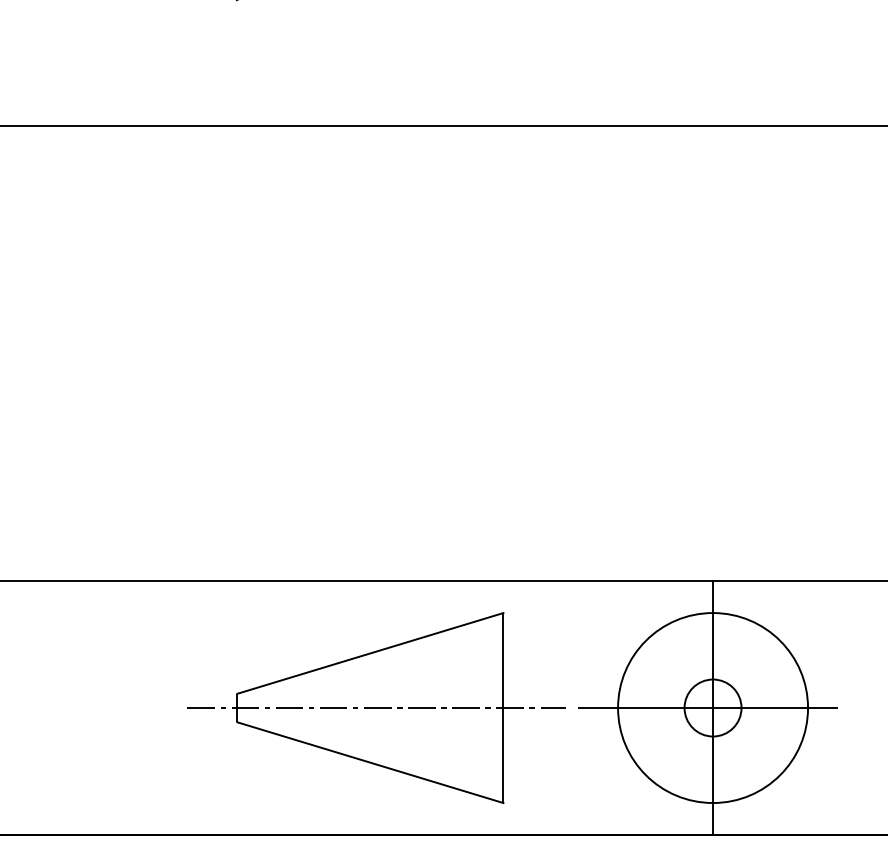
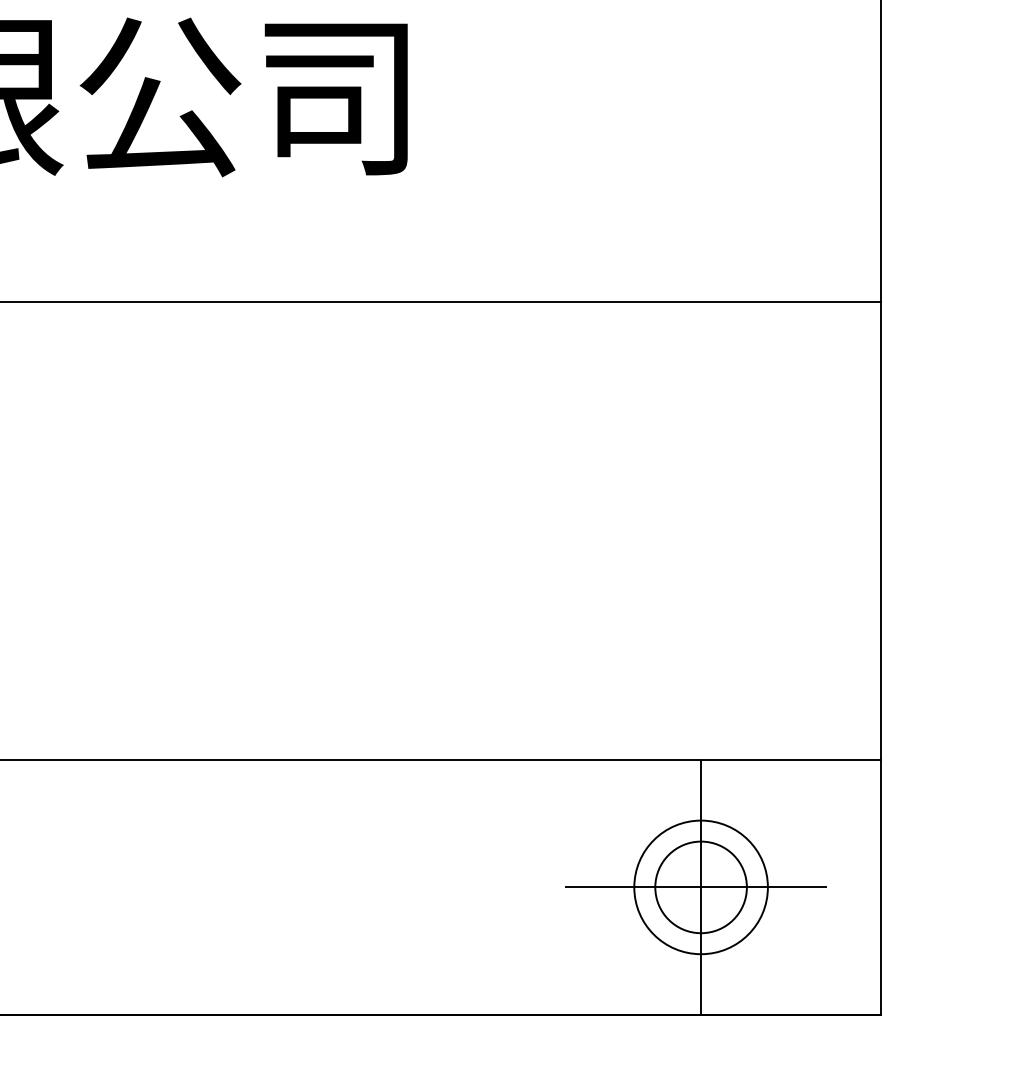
circle: (712, 707) -> (700, 886), size x0.7
part: (377, 708) -> (363, 887), removed
circle: (712, 708) -> (700, 887), size x1.6

